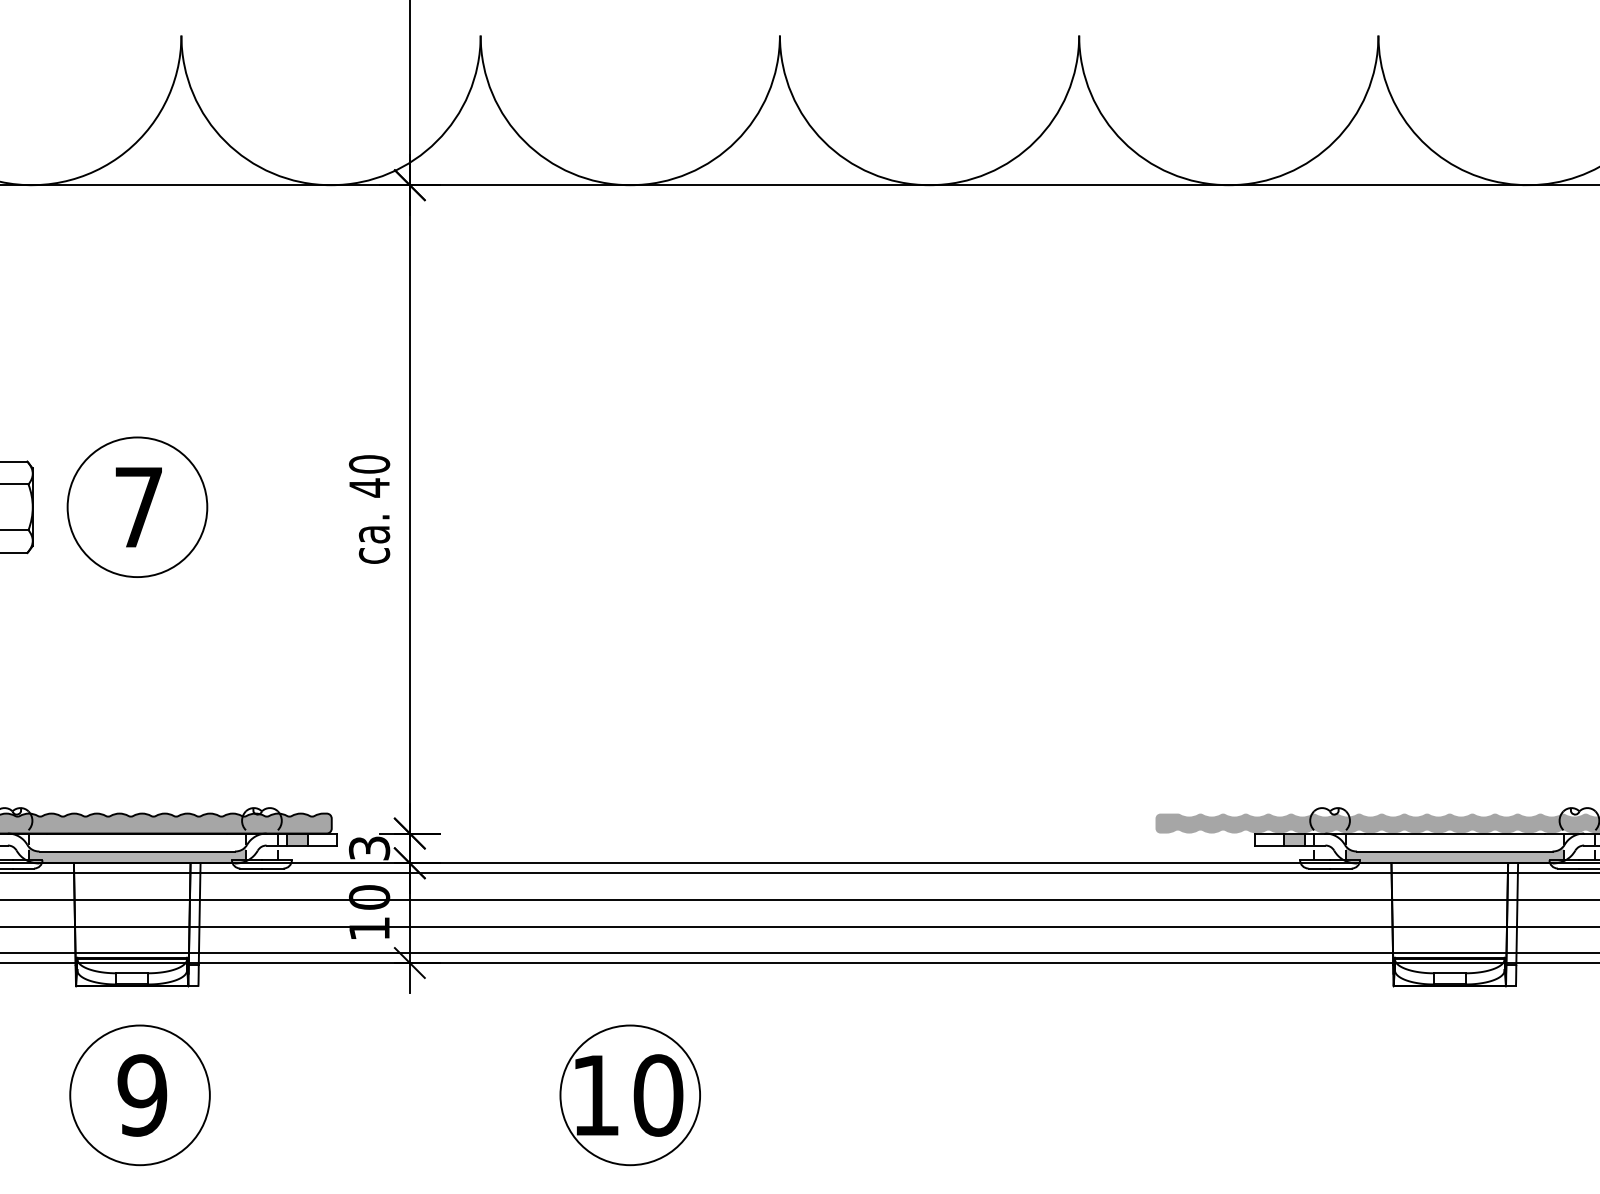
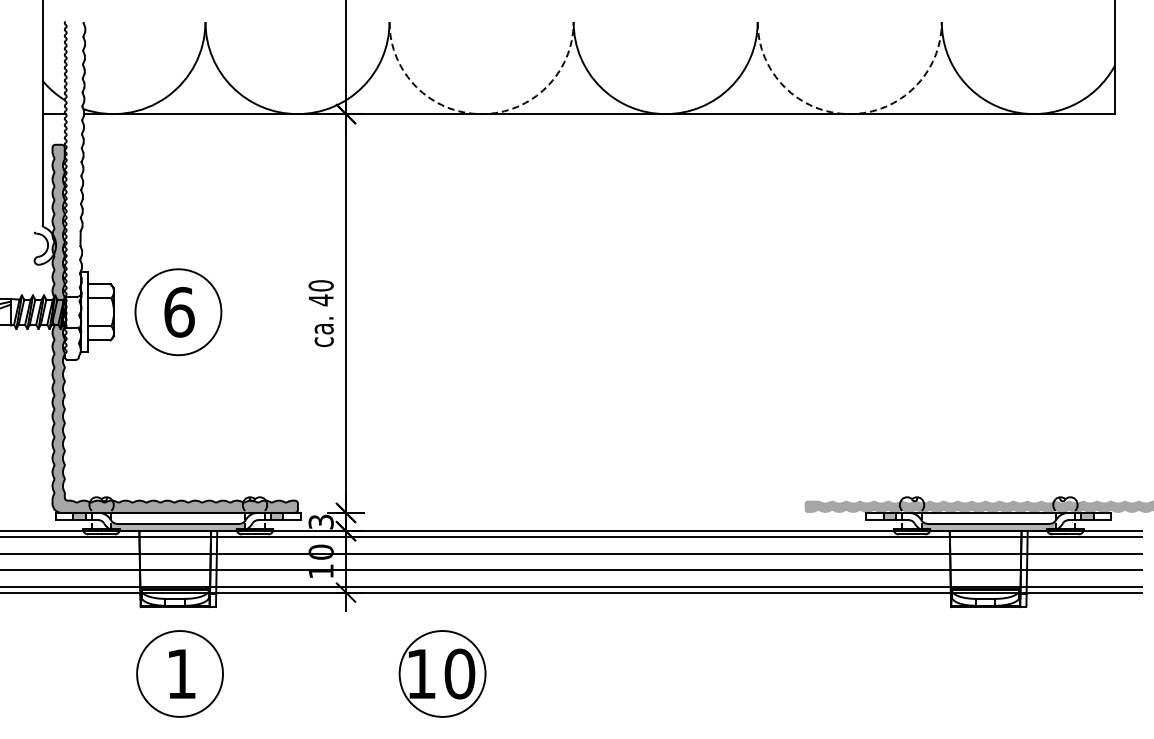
arc: (630, 185) -> (481, 114), solid -> dashed
arc: (1228, 185) -> (849, 114), solid -> dashed
text: (139, 507) -> (179, 312), 7 -> 6
text: (142, 1094) -> (181, 673), 9 -> 1
part: (630, 1094) -> (442, 673), moved

